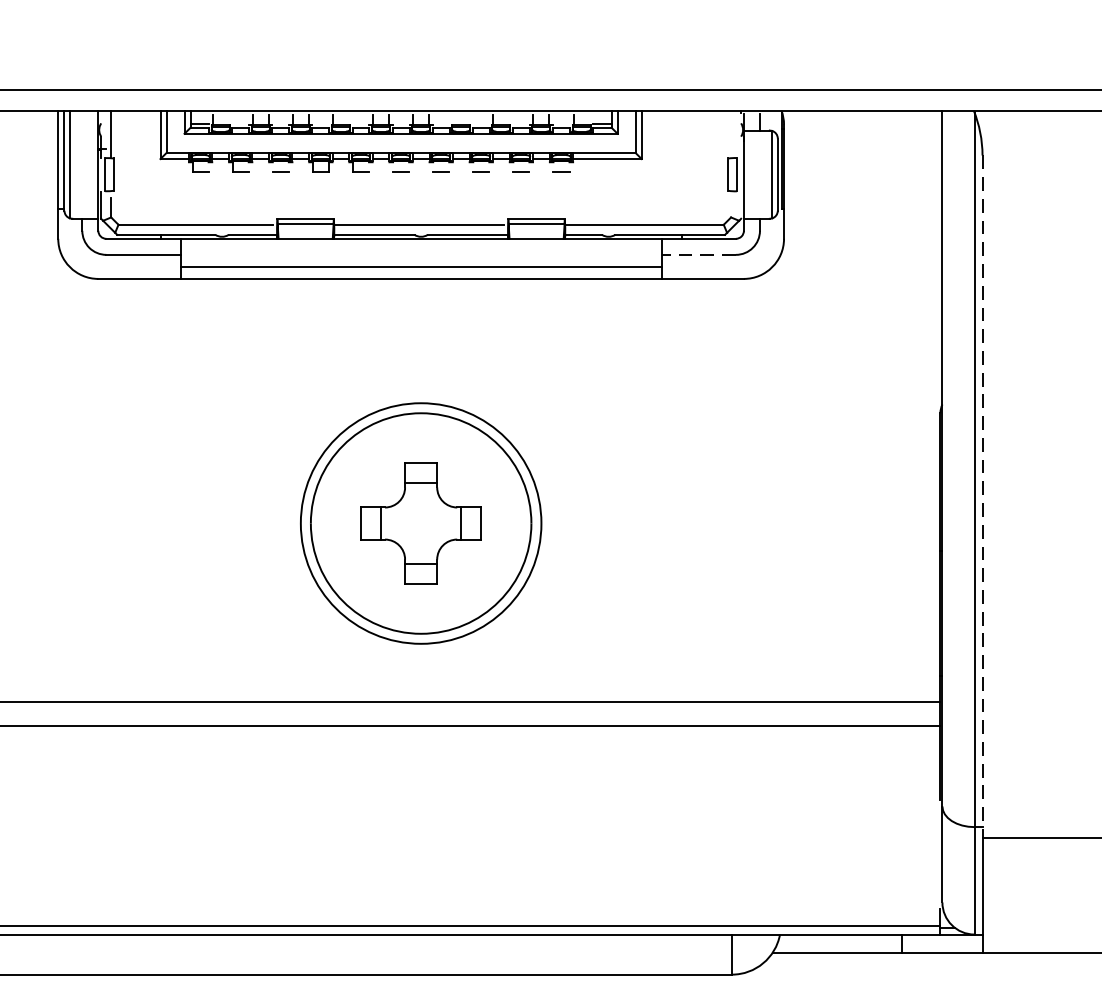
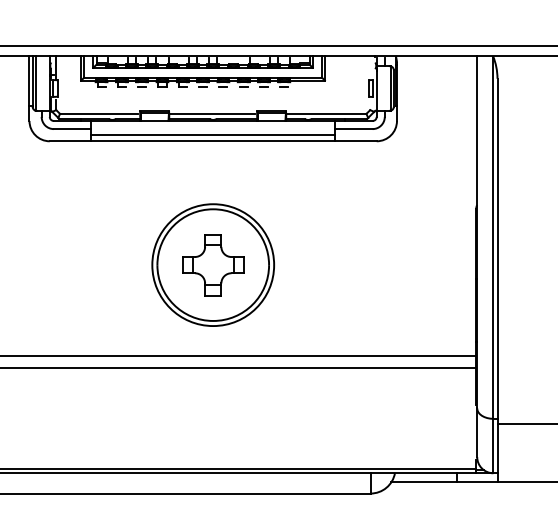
line: (698, 255) -> (353, 129), dashed -> solid
line: (982, 496) -> (497, 251), dashed -> solid

